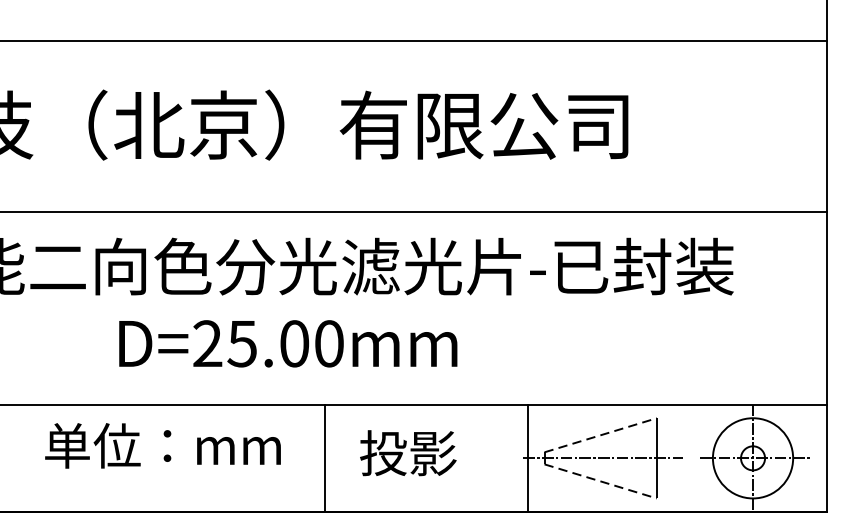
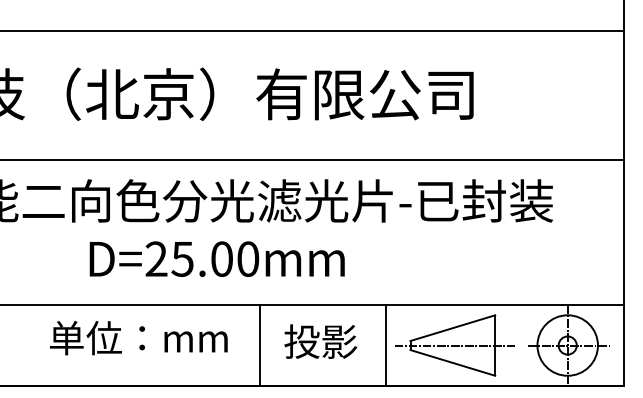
line: (601, 435) -> (453, 328), dashed -> solid
text: (162, 446) -> (138, 338), moved
text: (407, 452) -> (320, 341), moved
line: (324, 458) -> (259, 345), moved
line: (528, 458) -> (386, 345), moved
line: (601, 482) -> (453, 363), dashed -> solid

